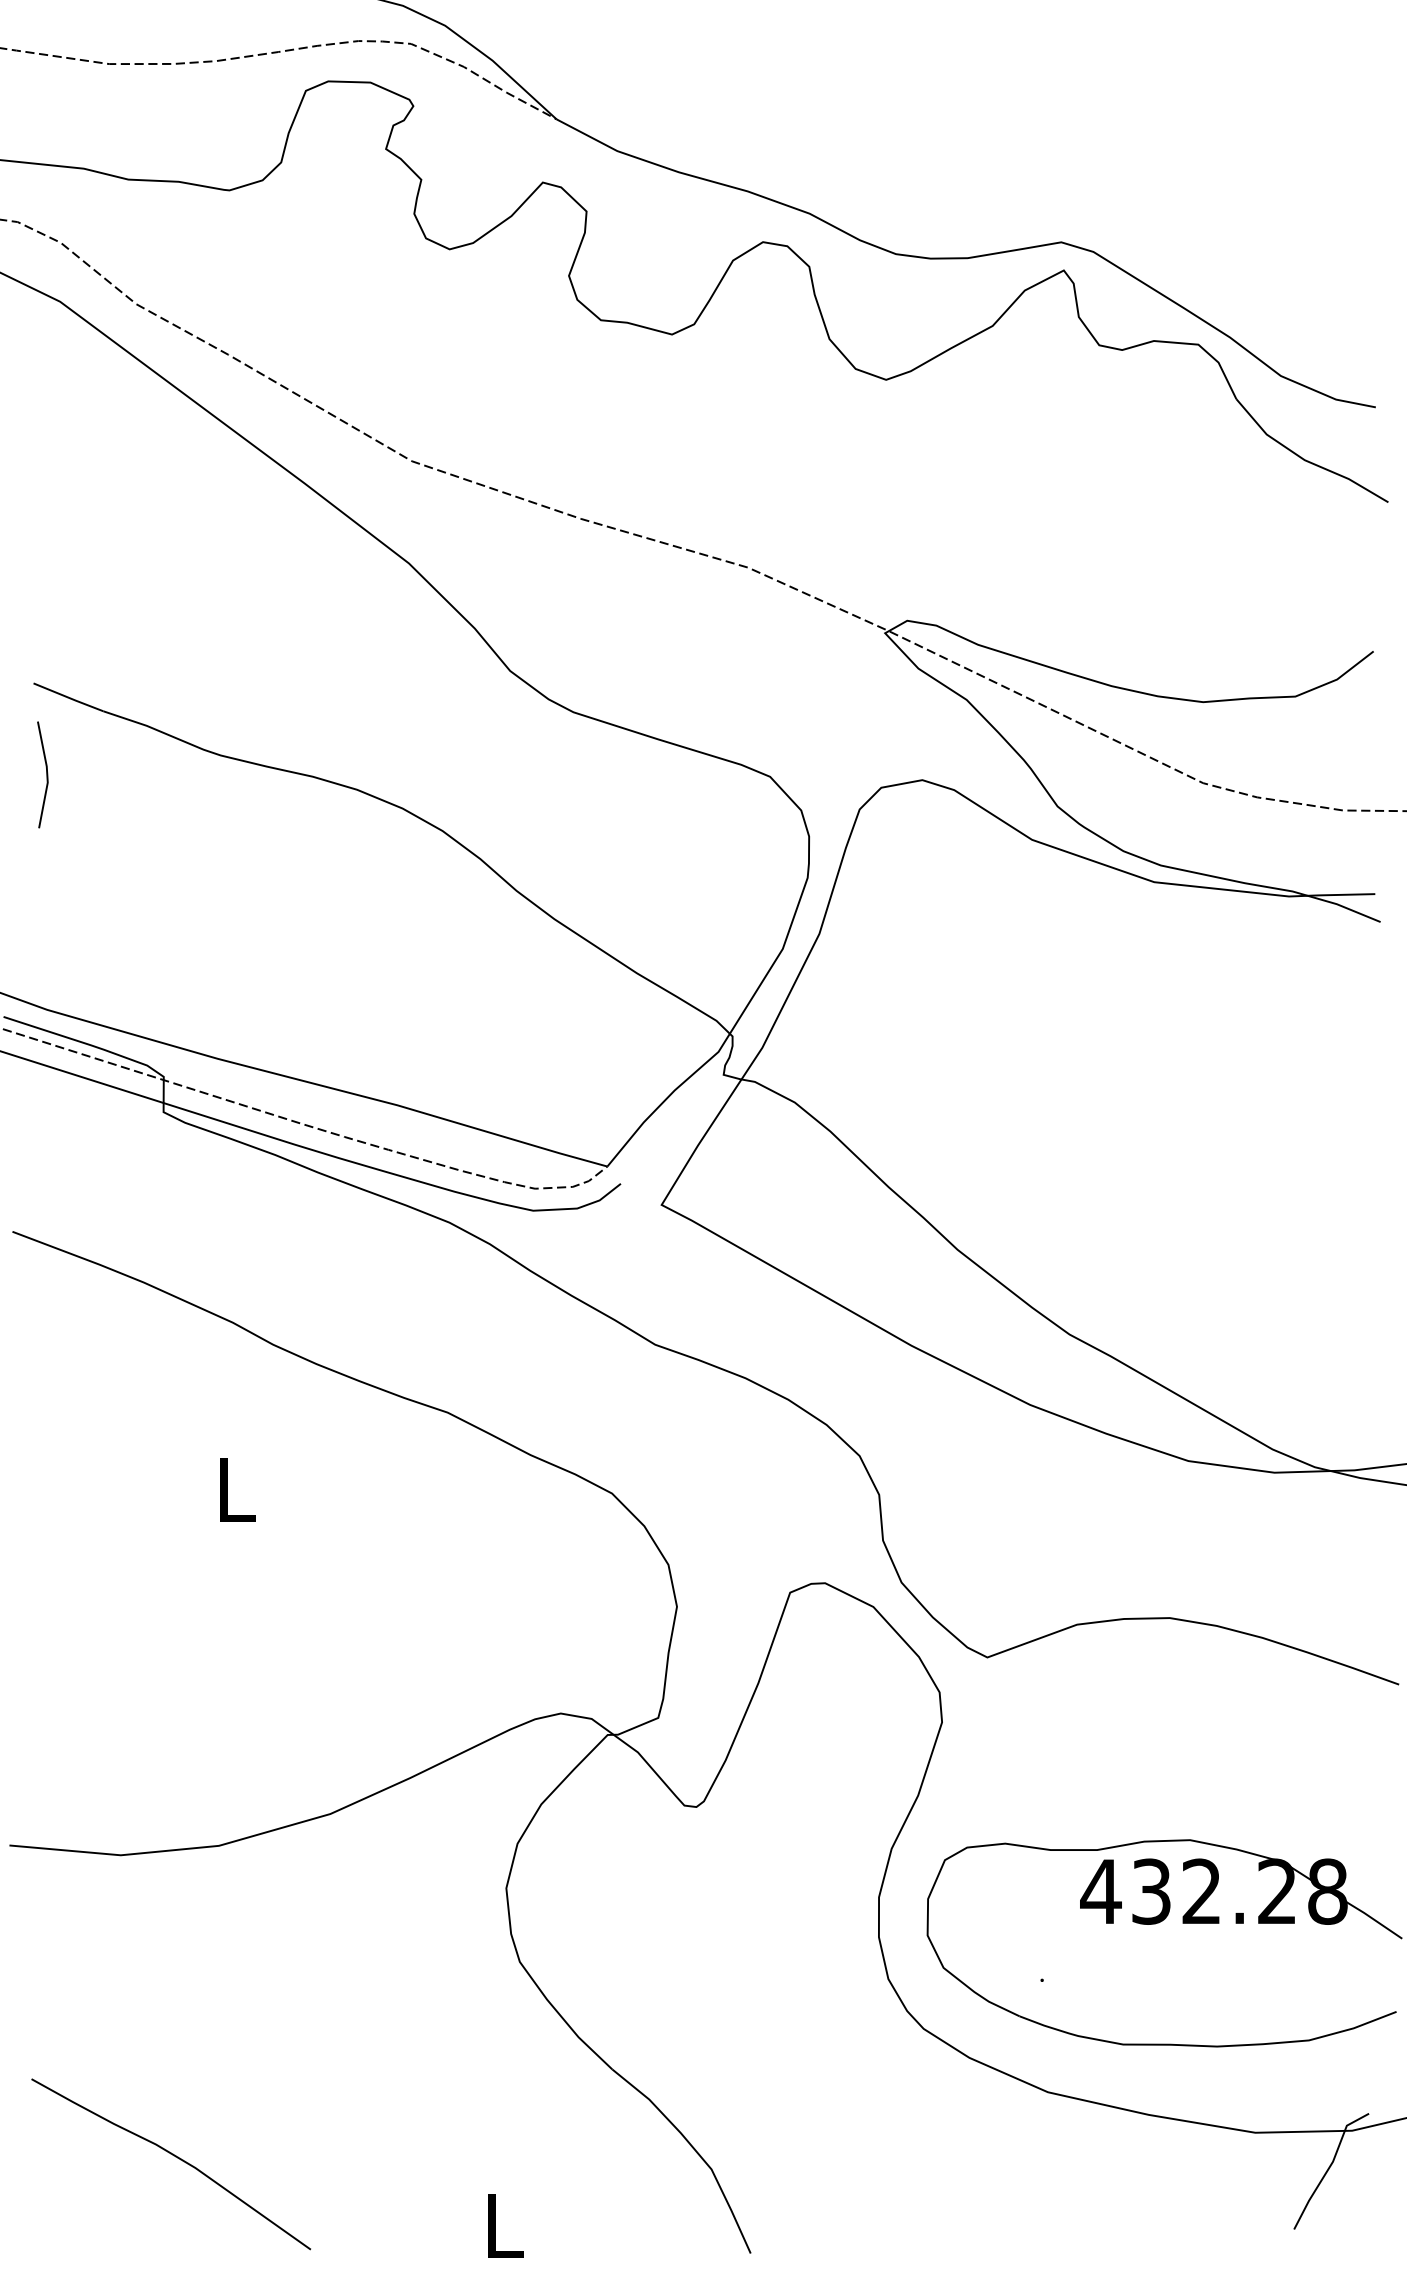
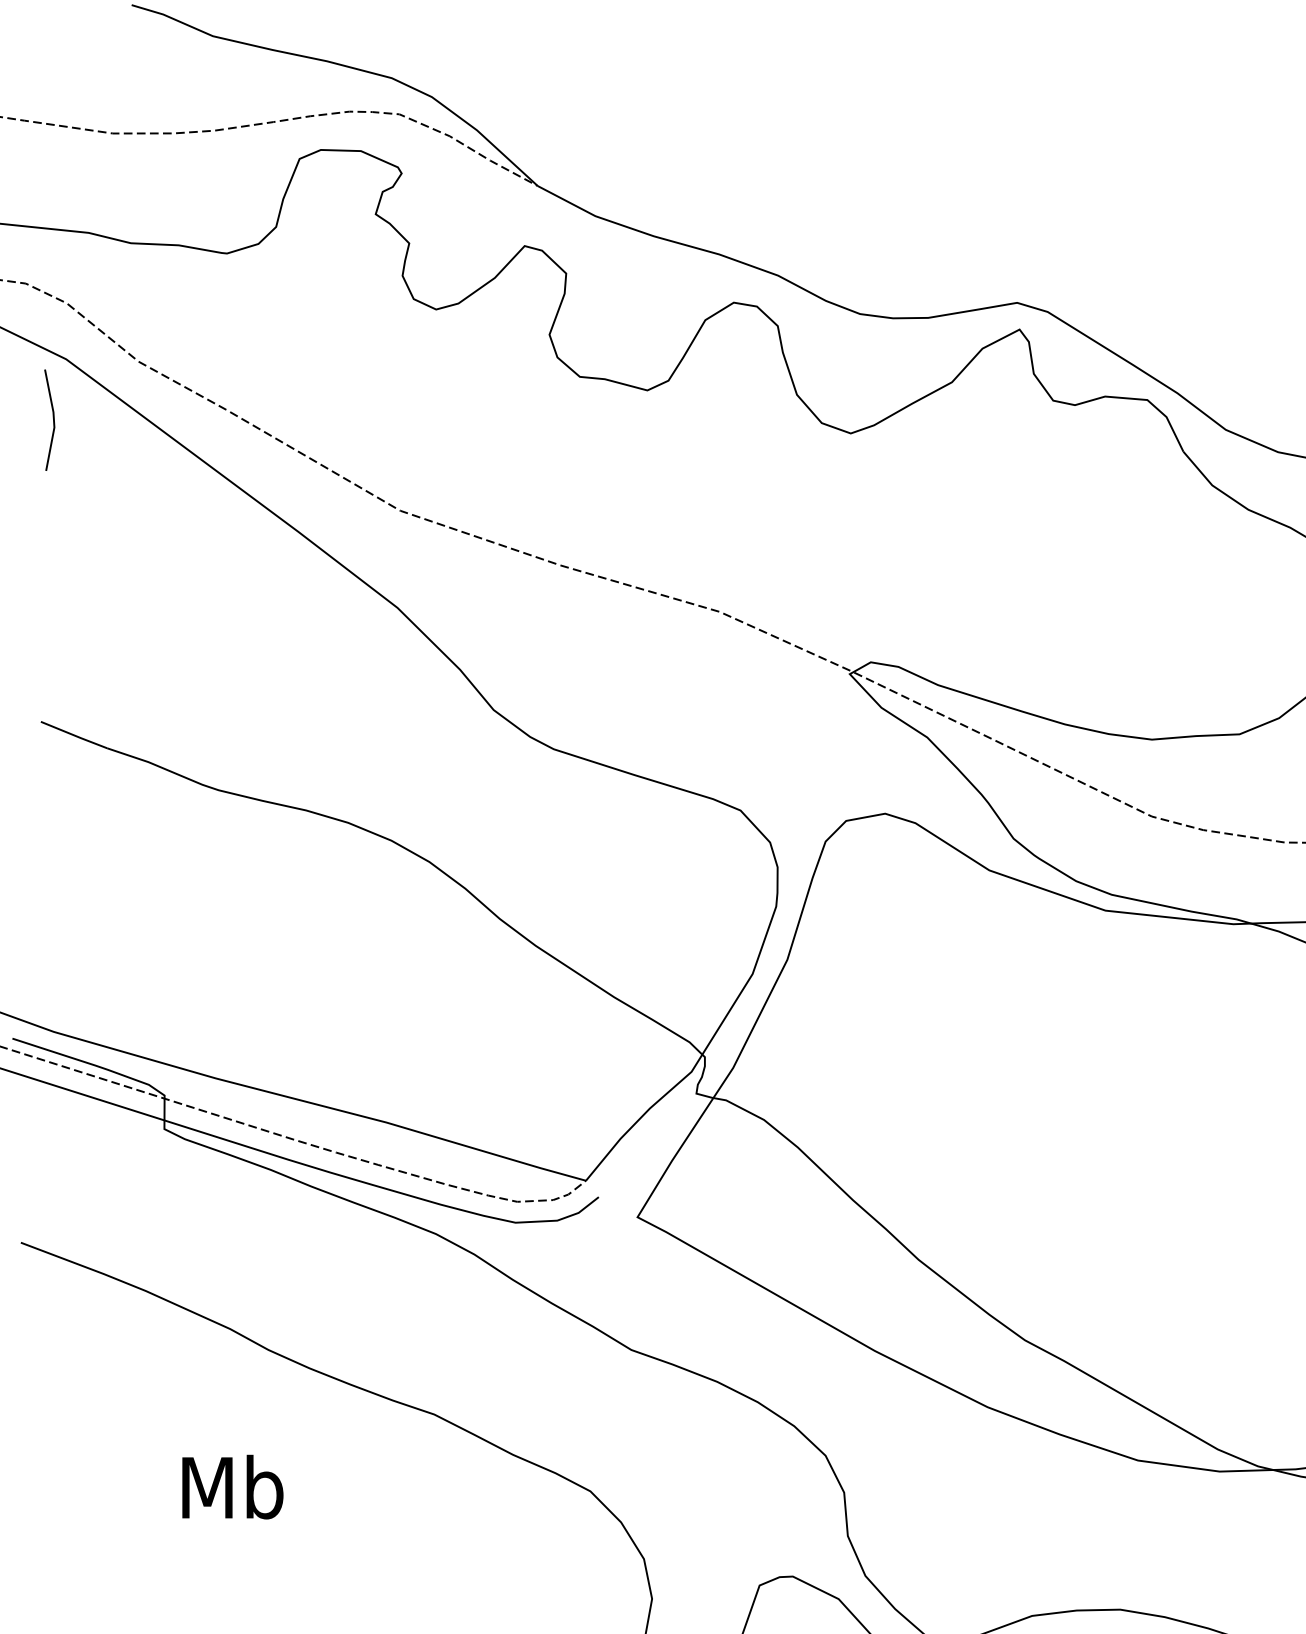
line: (46, 774) -> (53, 419), moved
text: (235, 1489) -> (232, 1487), L -> Mb

